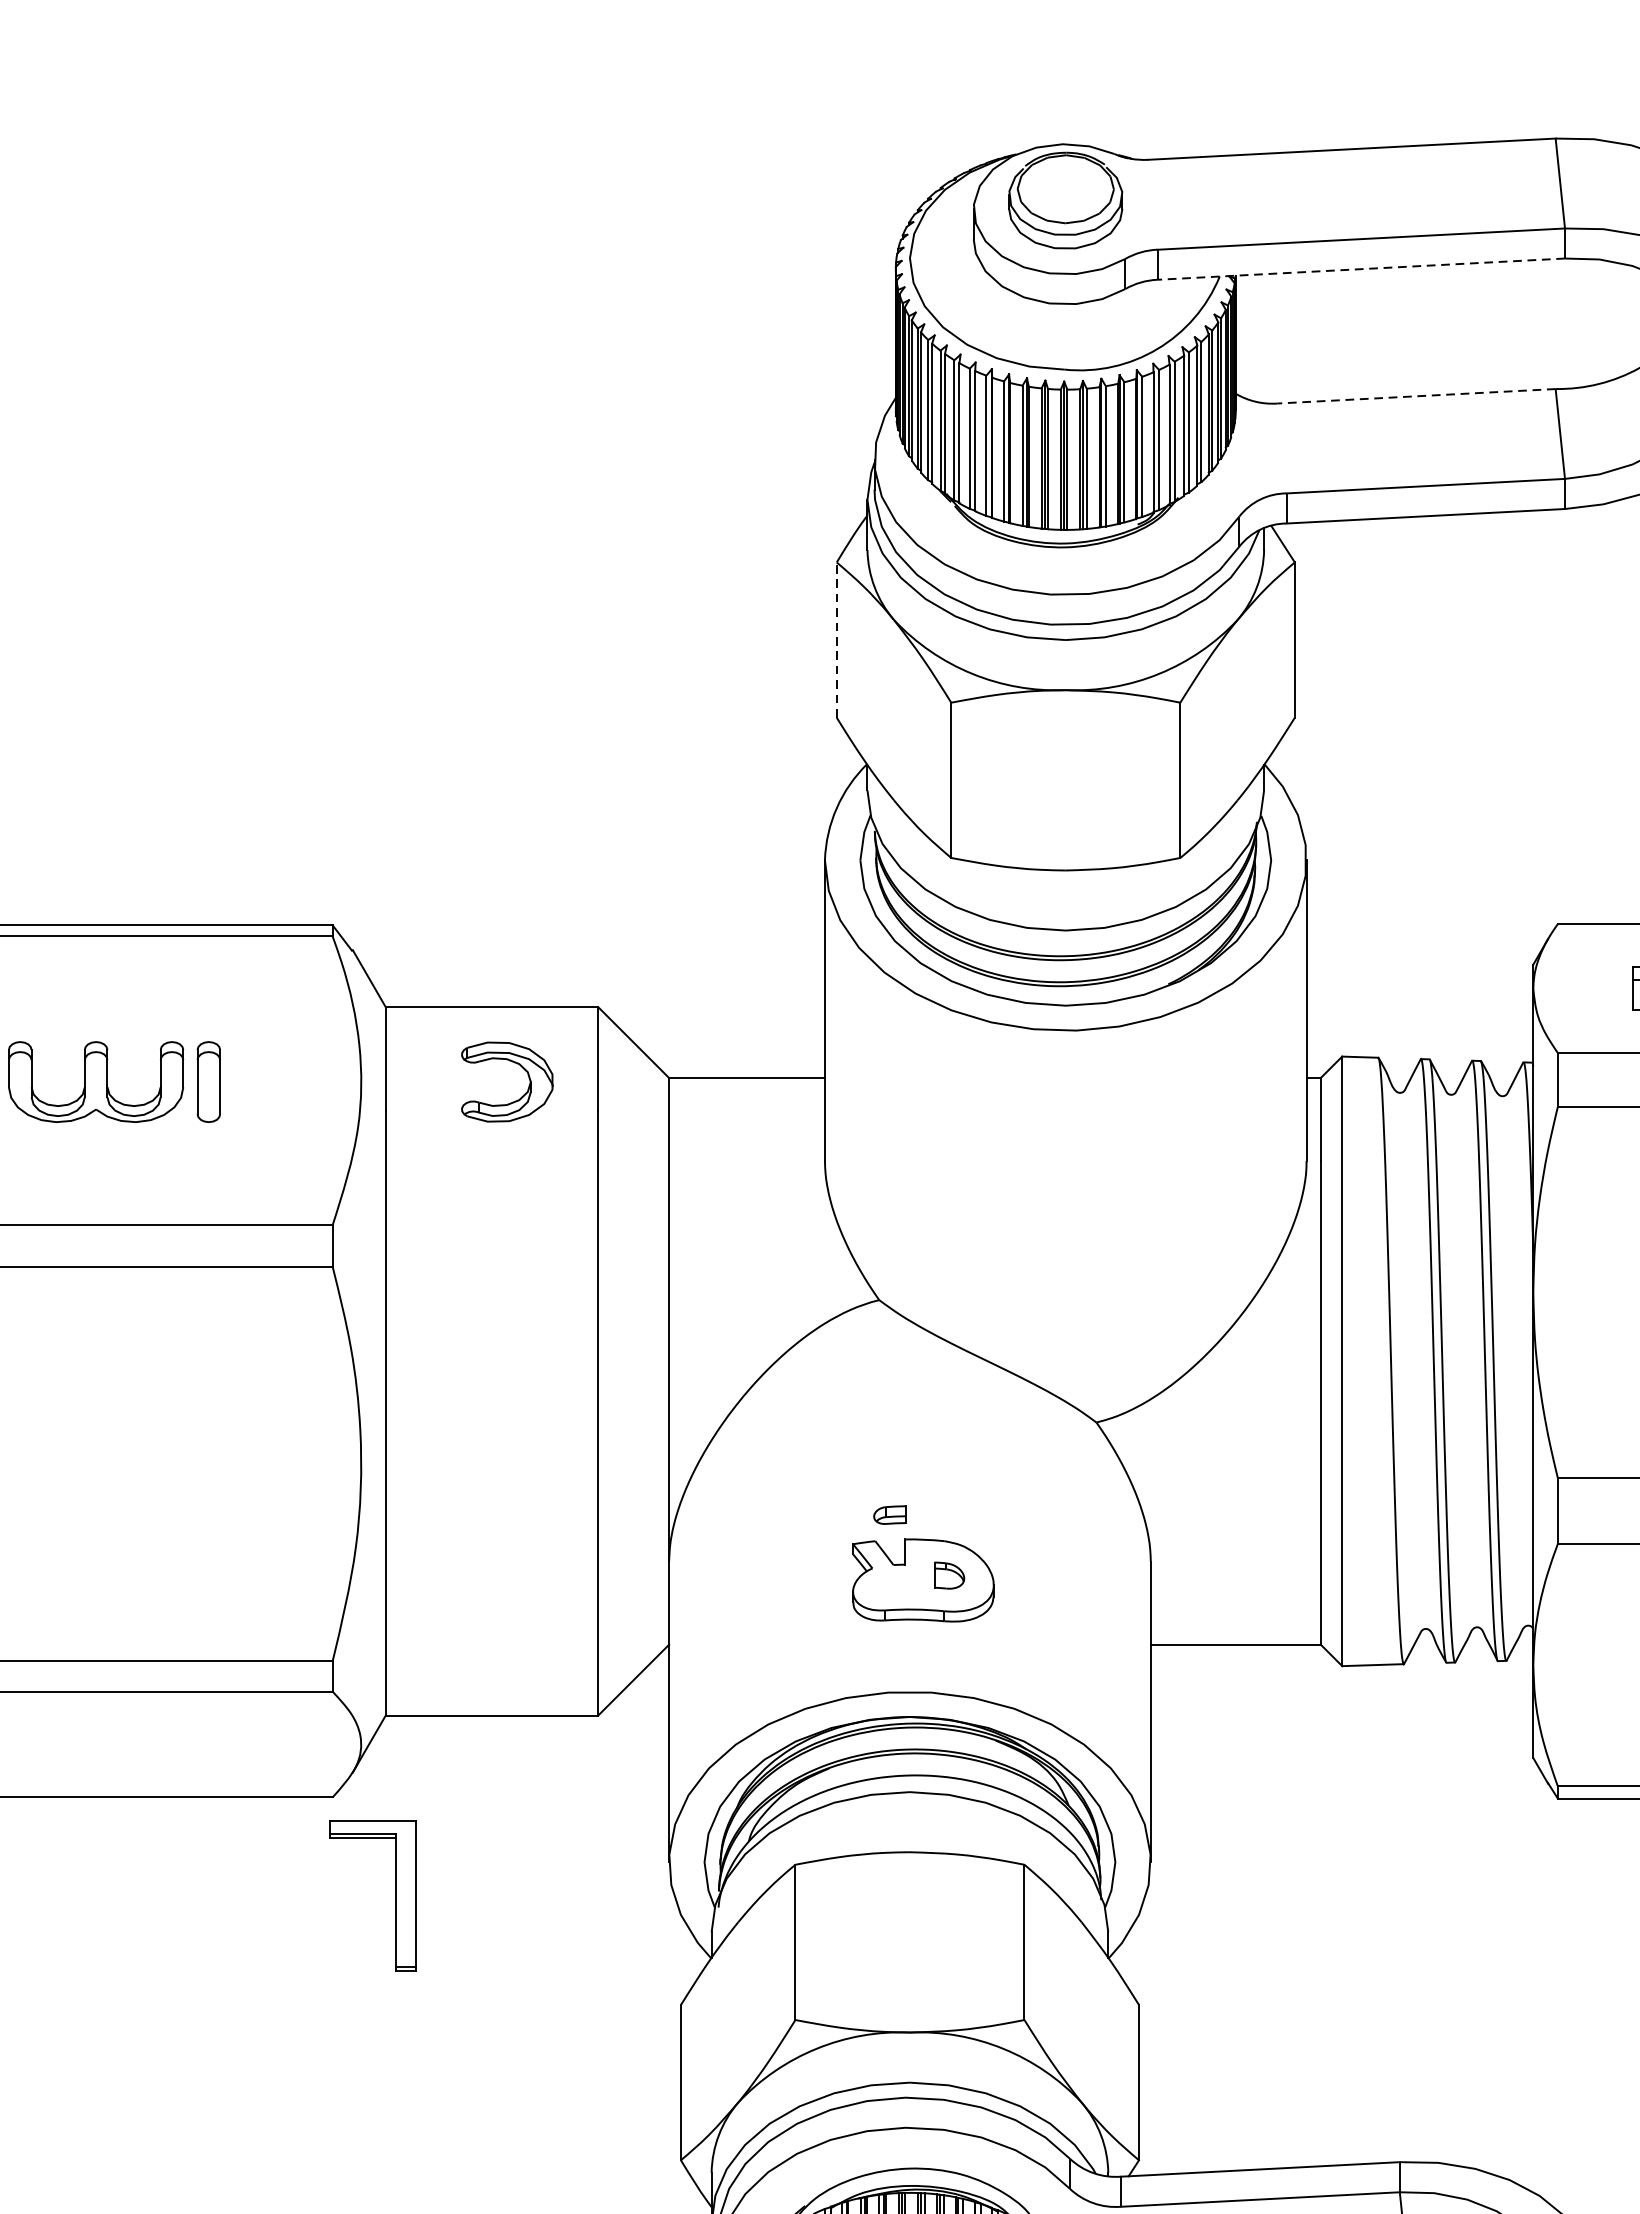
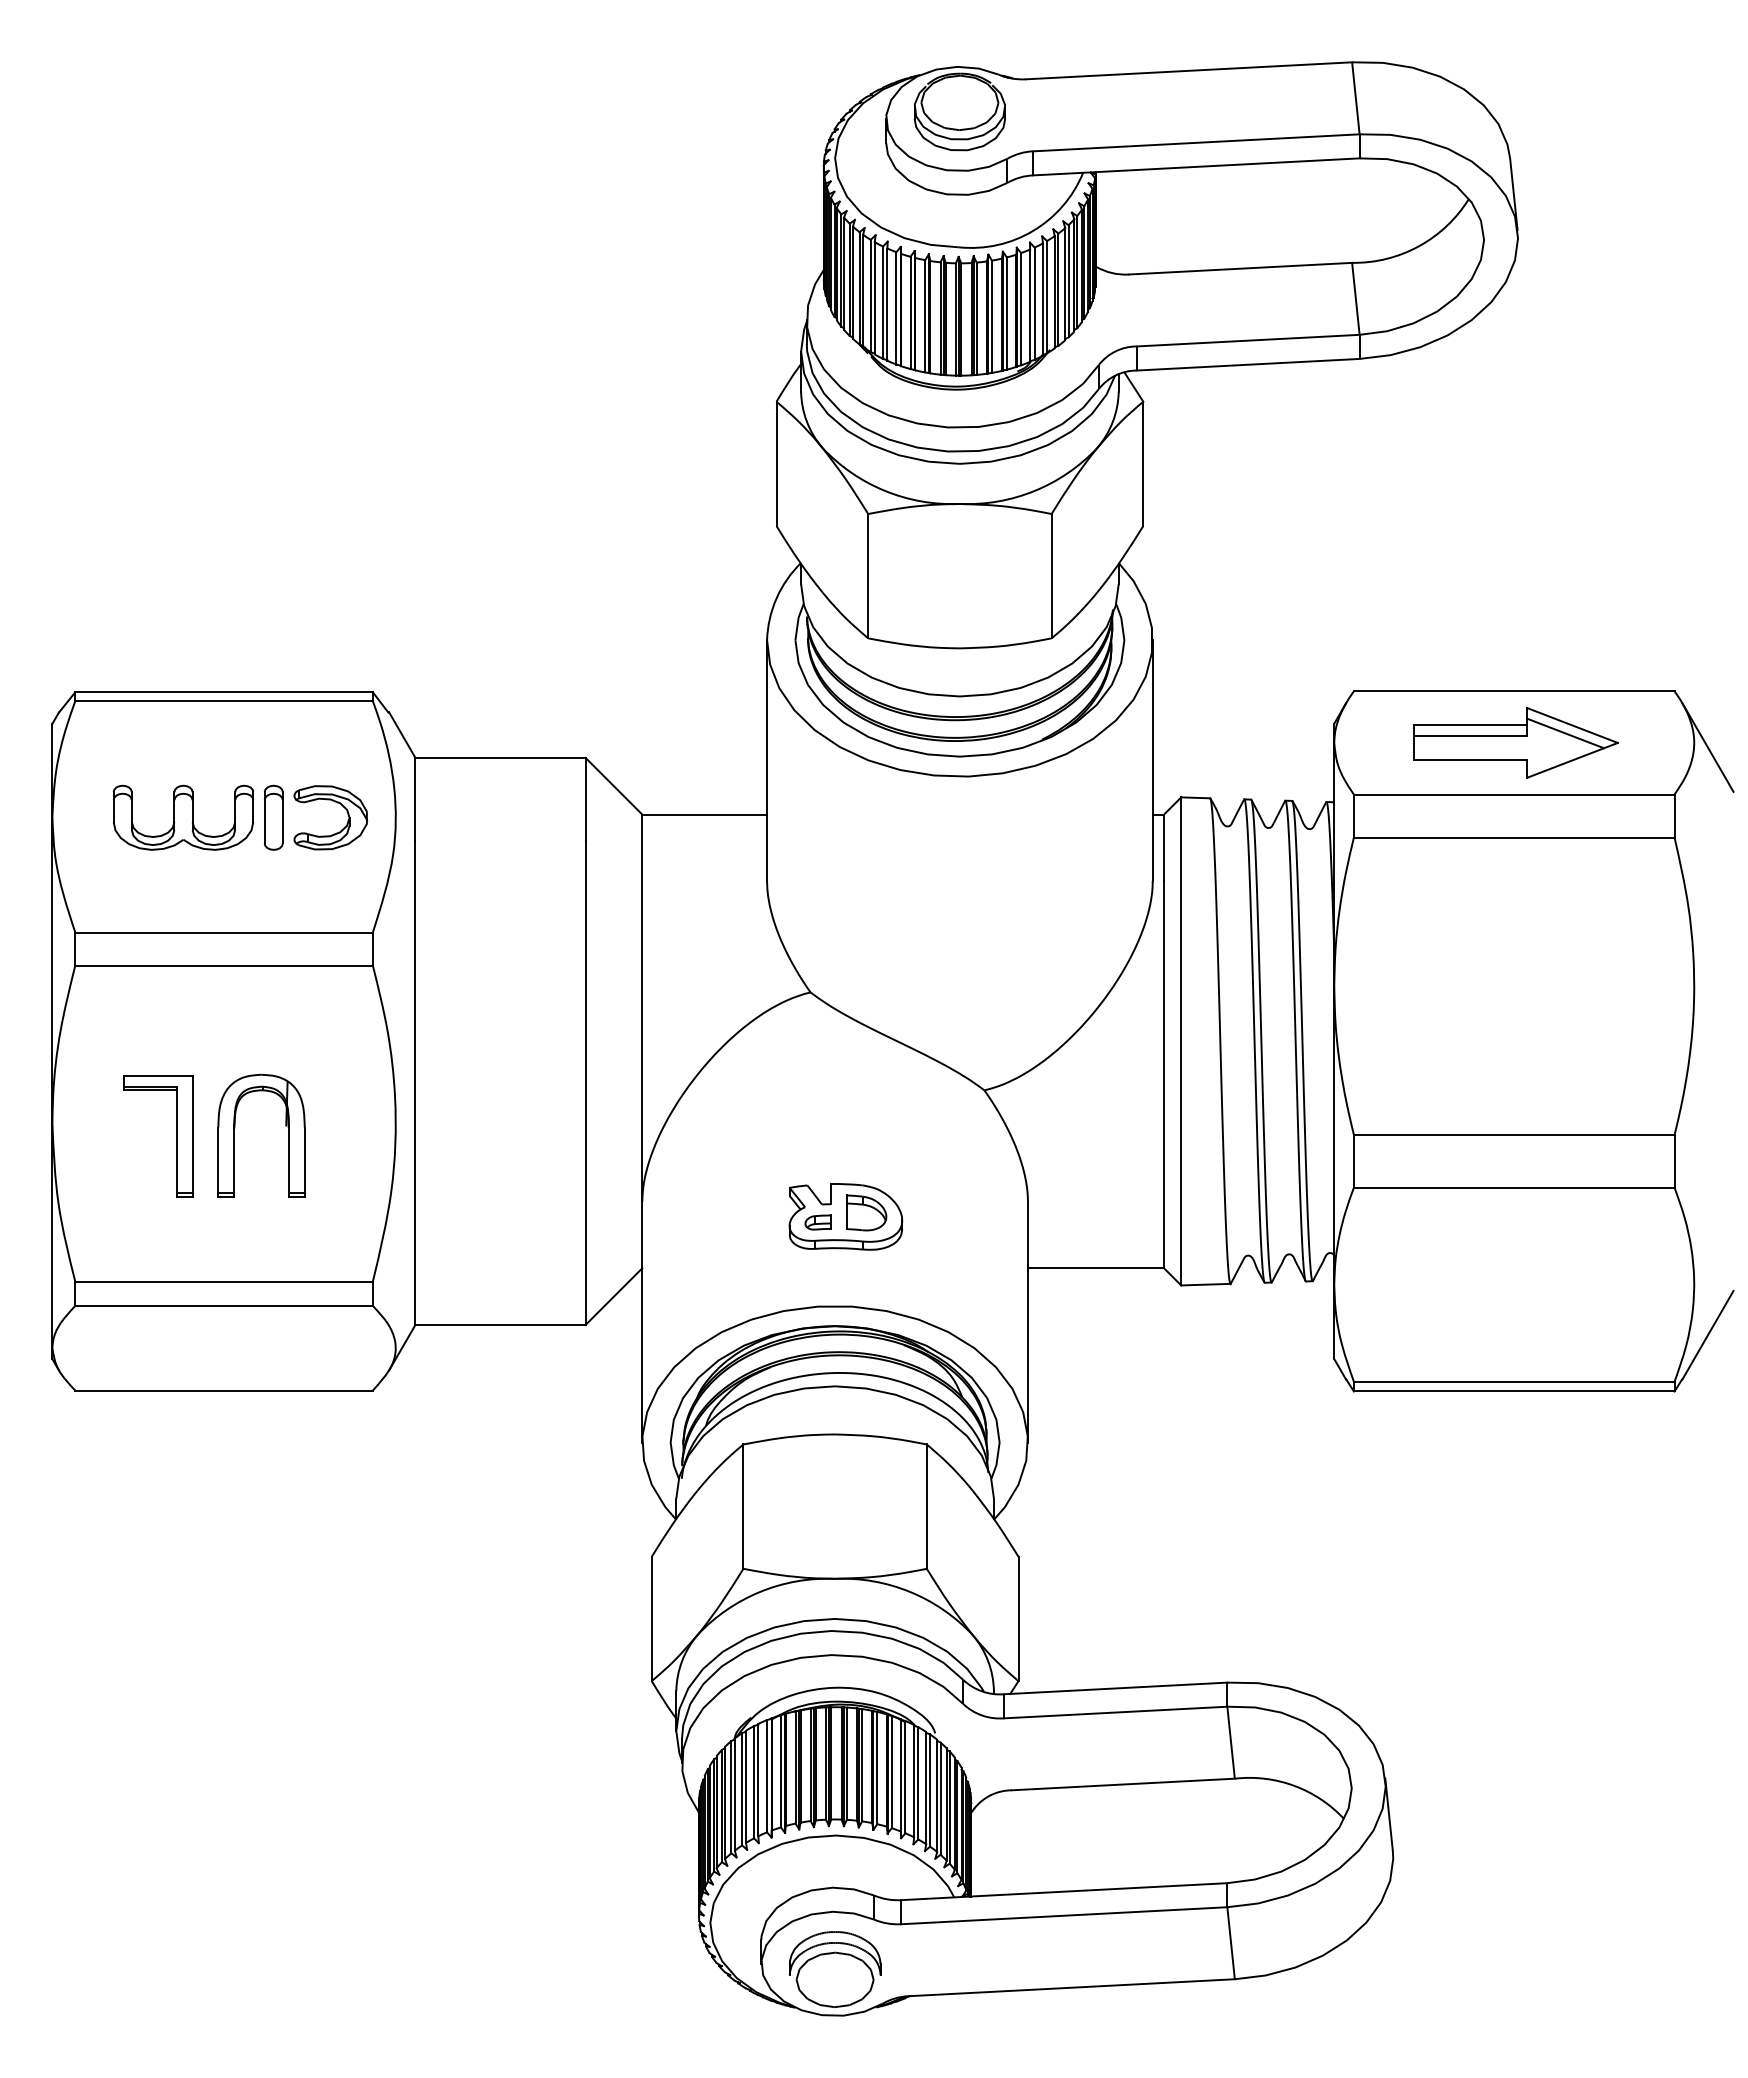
line: (1361, 268) -> (1196, 166), dashed -> solid
line: (1416, 396) -> (1240, 268), dashed -> solid
line: (836, 639) -> (776, 463), dashed -> solid
part: (515, 1064) -> (337, 803), moved
part: (223, 1467) -> (285, 1126), added
part: (889, 1515) -> (817, 1222), moved
part: (949, 1575) -> (866, 1212), size x1.67
part: (395, 1895) -> (176, 1136), moved

